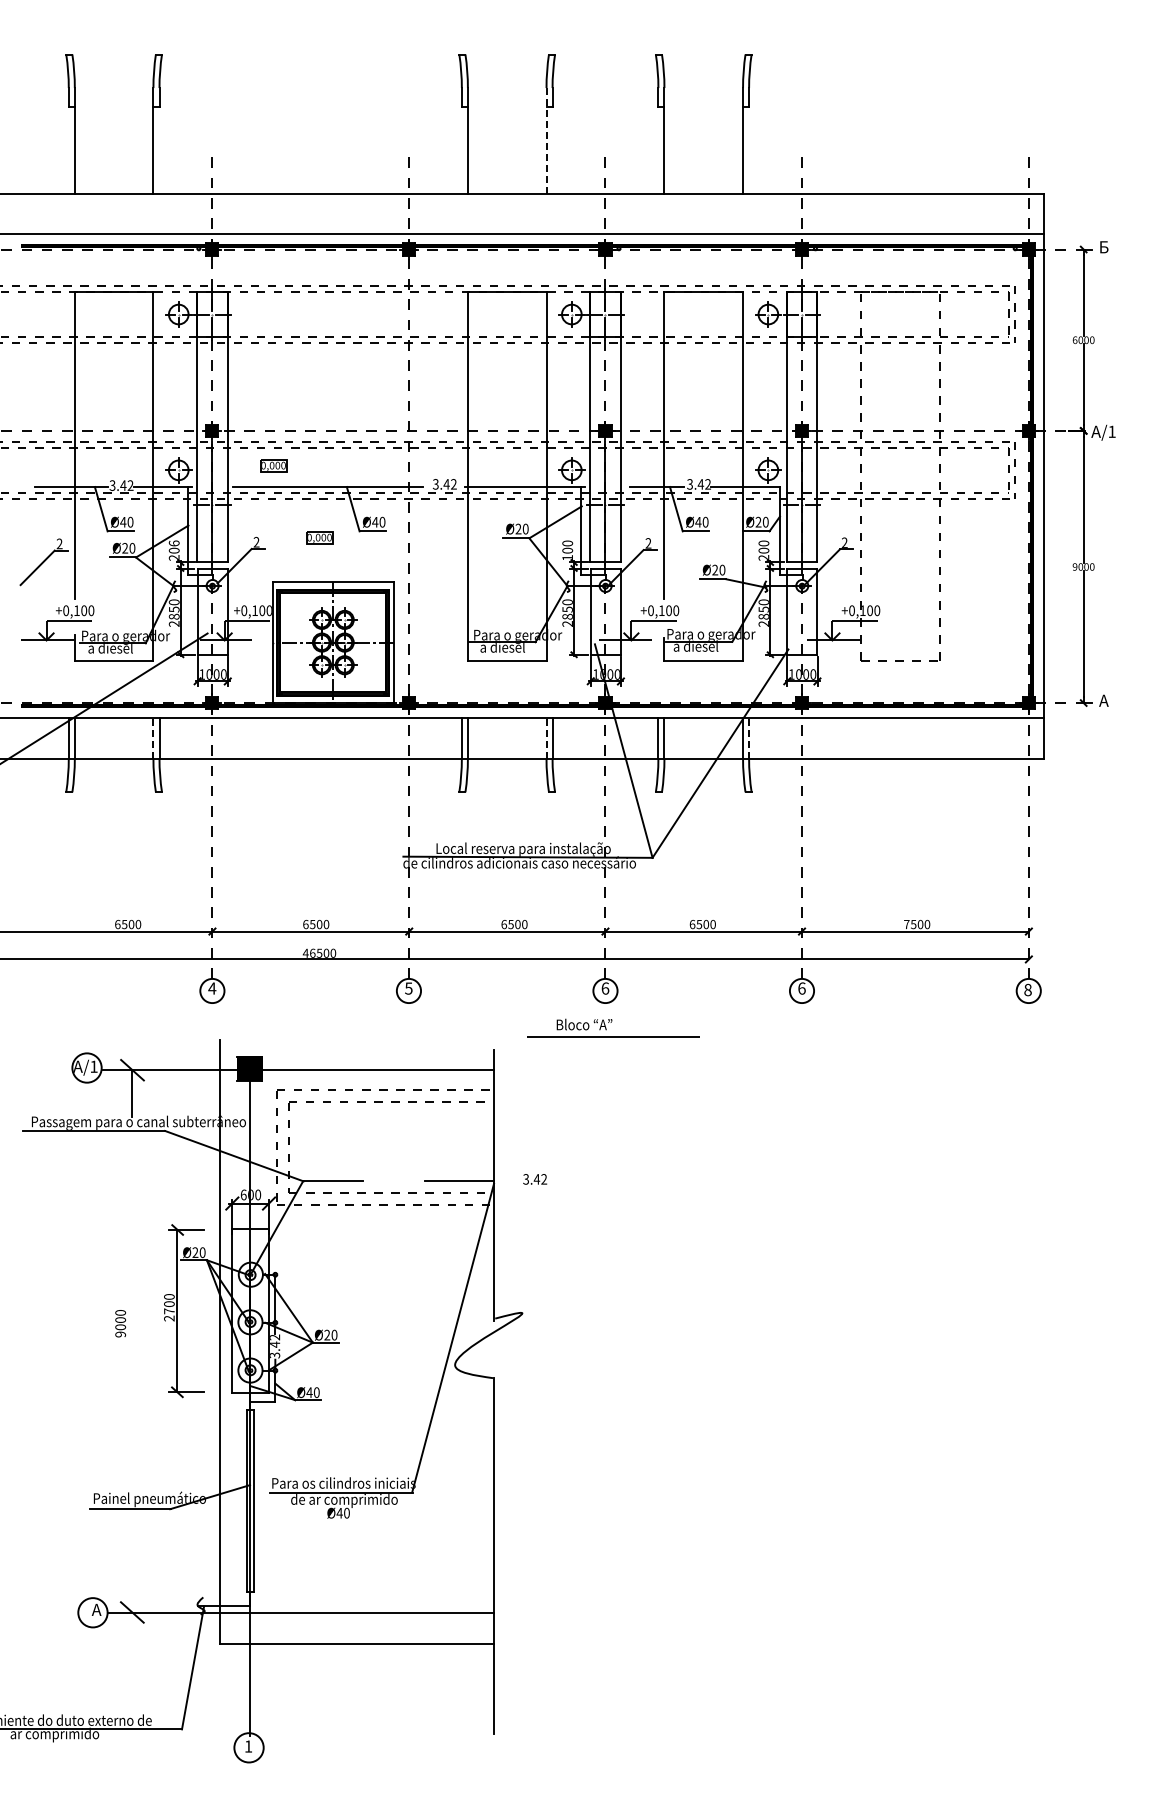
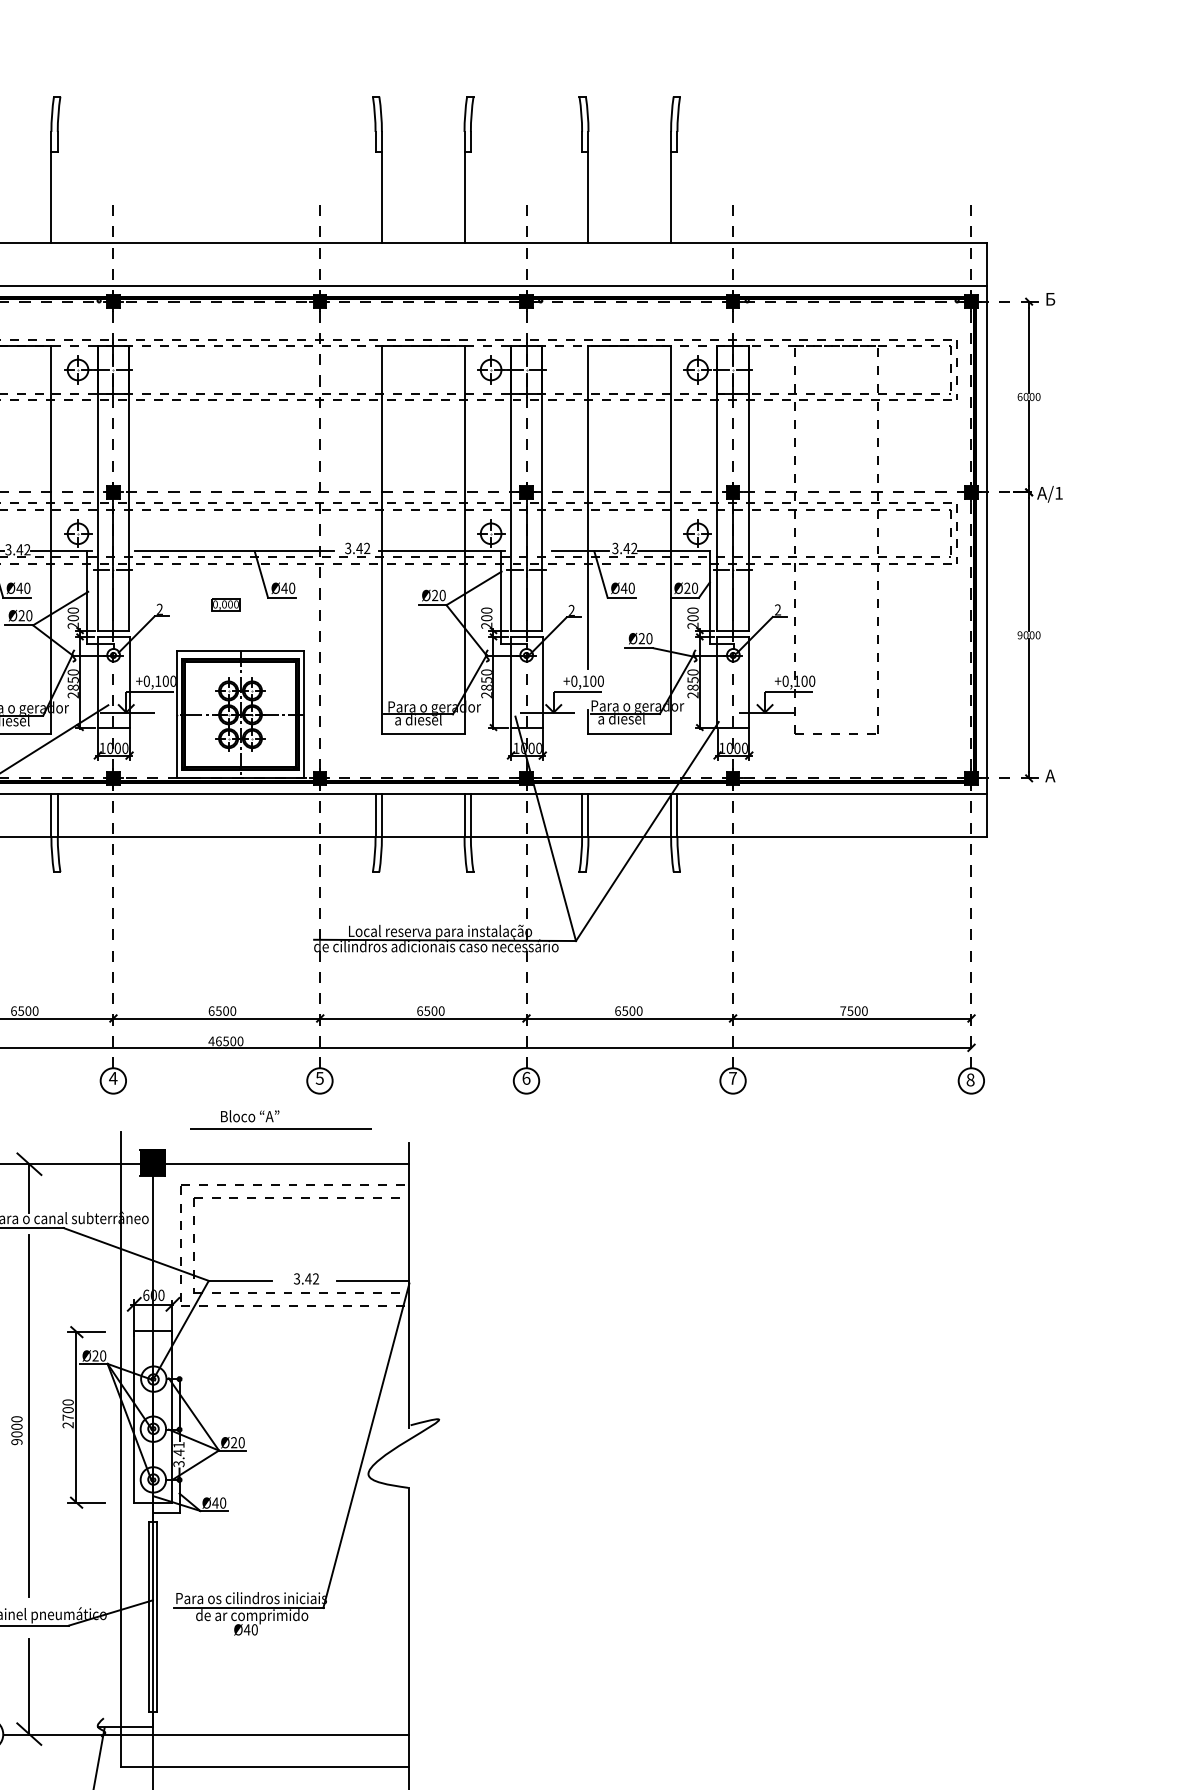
line: (546, 140) -> (464, 187), dashed -> solid
part: (273, 465) -> (177, 528), removed
text: (173, 543) -> (72, 610), 206 -> 200
text: (567, 557) -> (486, 625), 100 -> 200
line: (153, 737) -> (51, 814), dashed -> solid
line: (546, 737) -> (464, 814), dashed -> solid
line: (749, 737) -> (677, 814), dashed -> solid
text: (801, 988) -> (732, 1078), 6 -> 7
part: (613, 1027) -> (280, 1119), moved
text: (535, 1179) -> (306, 1279), moved
line: (132, 1309) -> (29, 1415), added
text: (274, 1337) -> (178, 1445), 3.42 -> 3.41
line: (132, 1567) -> (29, 1686), added

